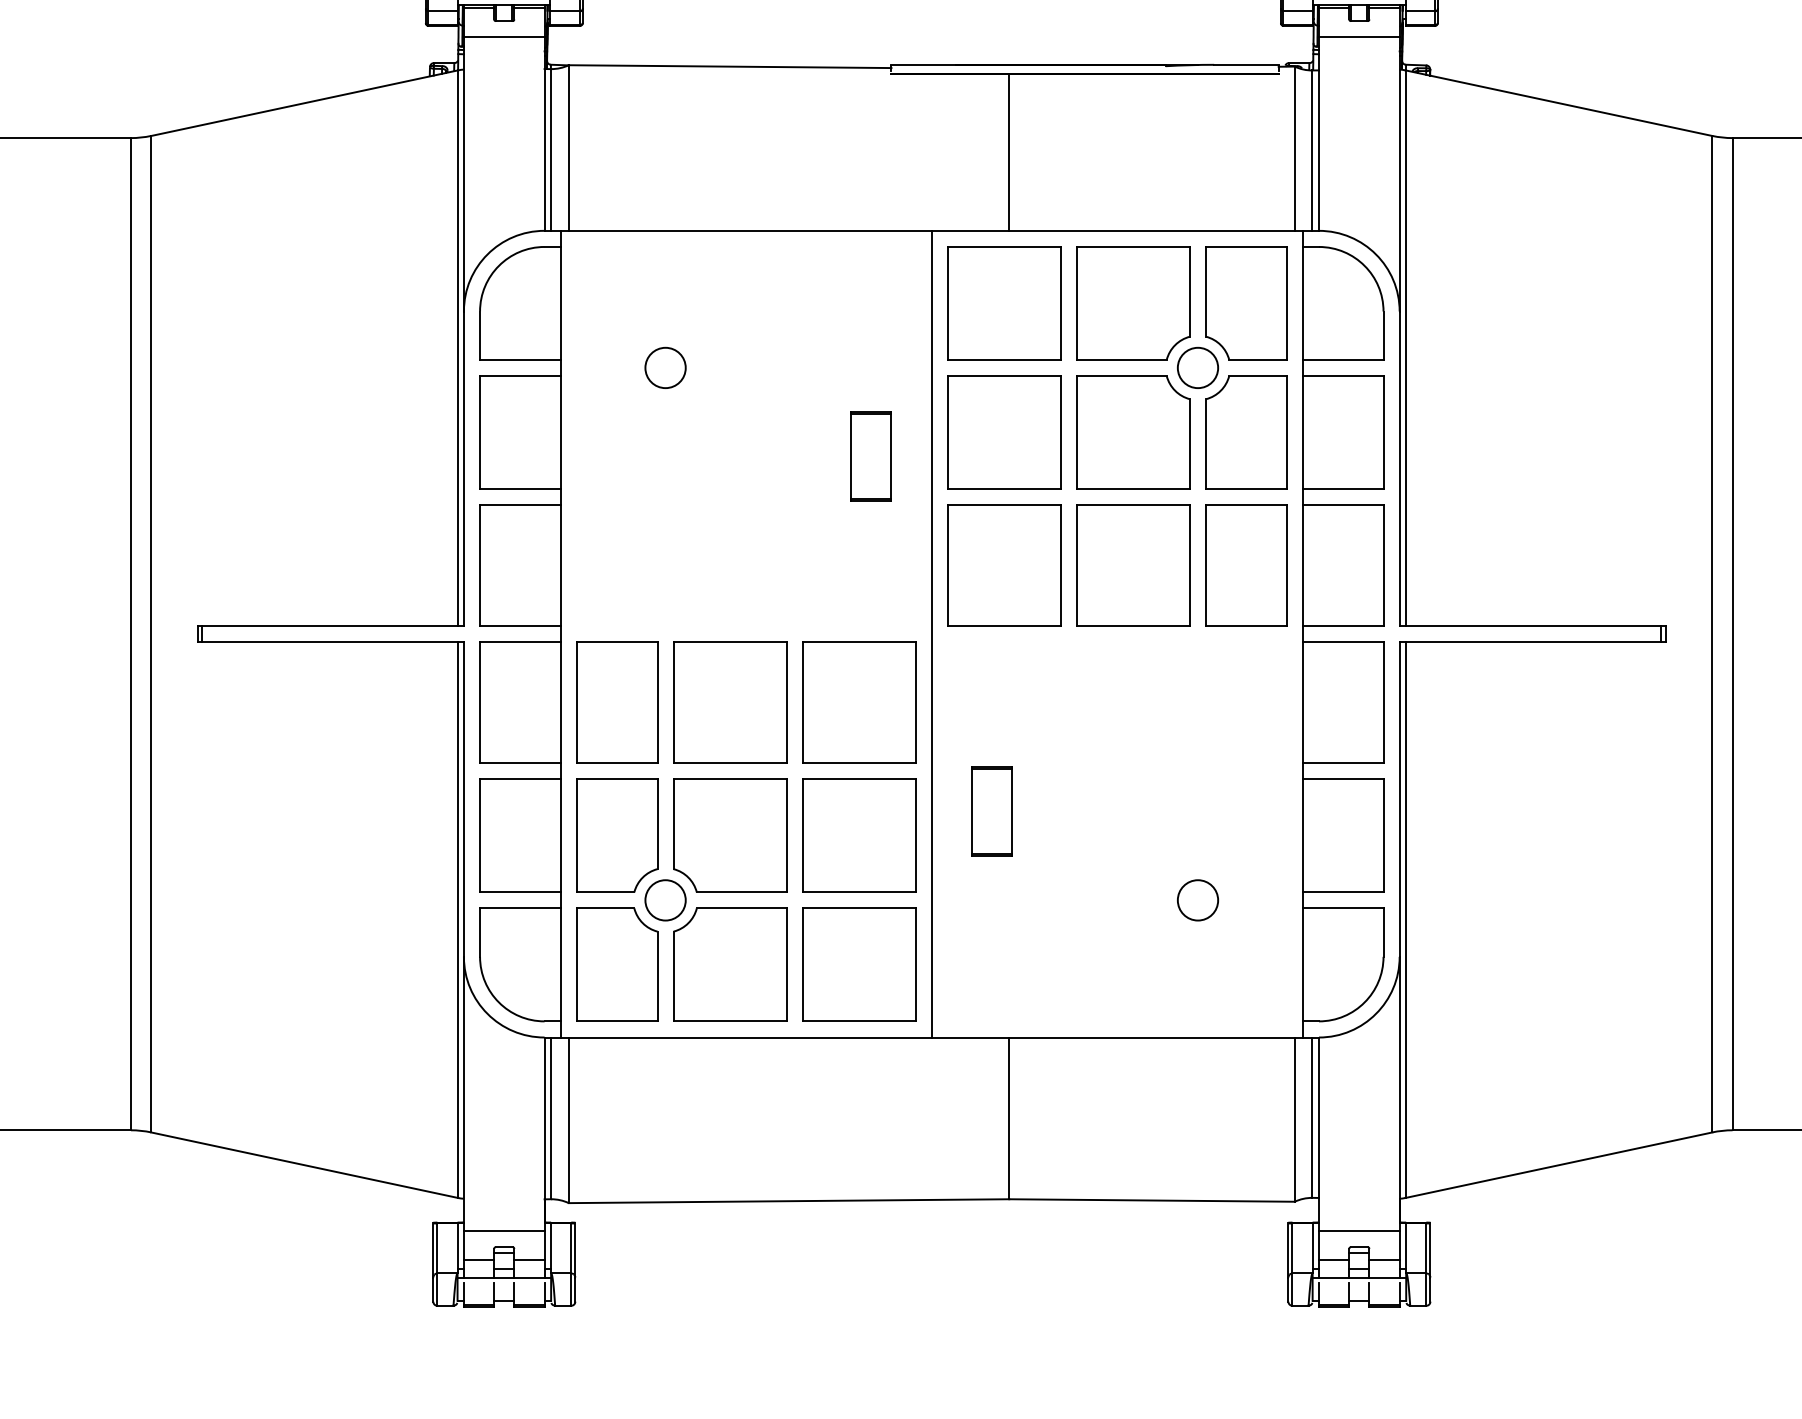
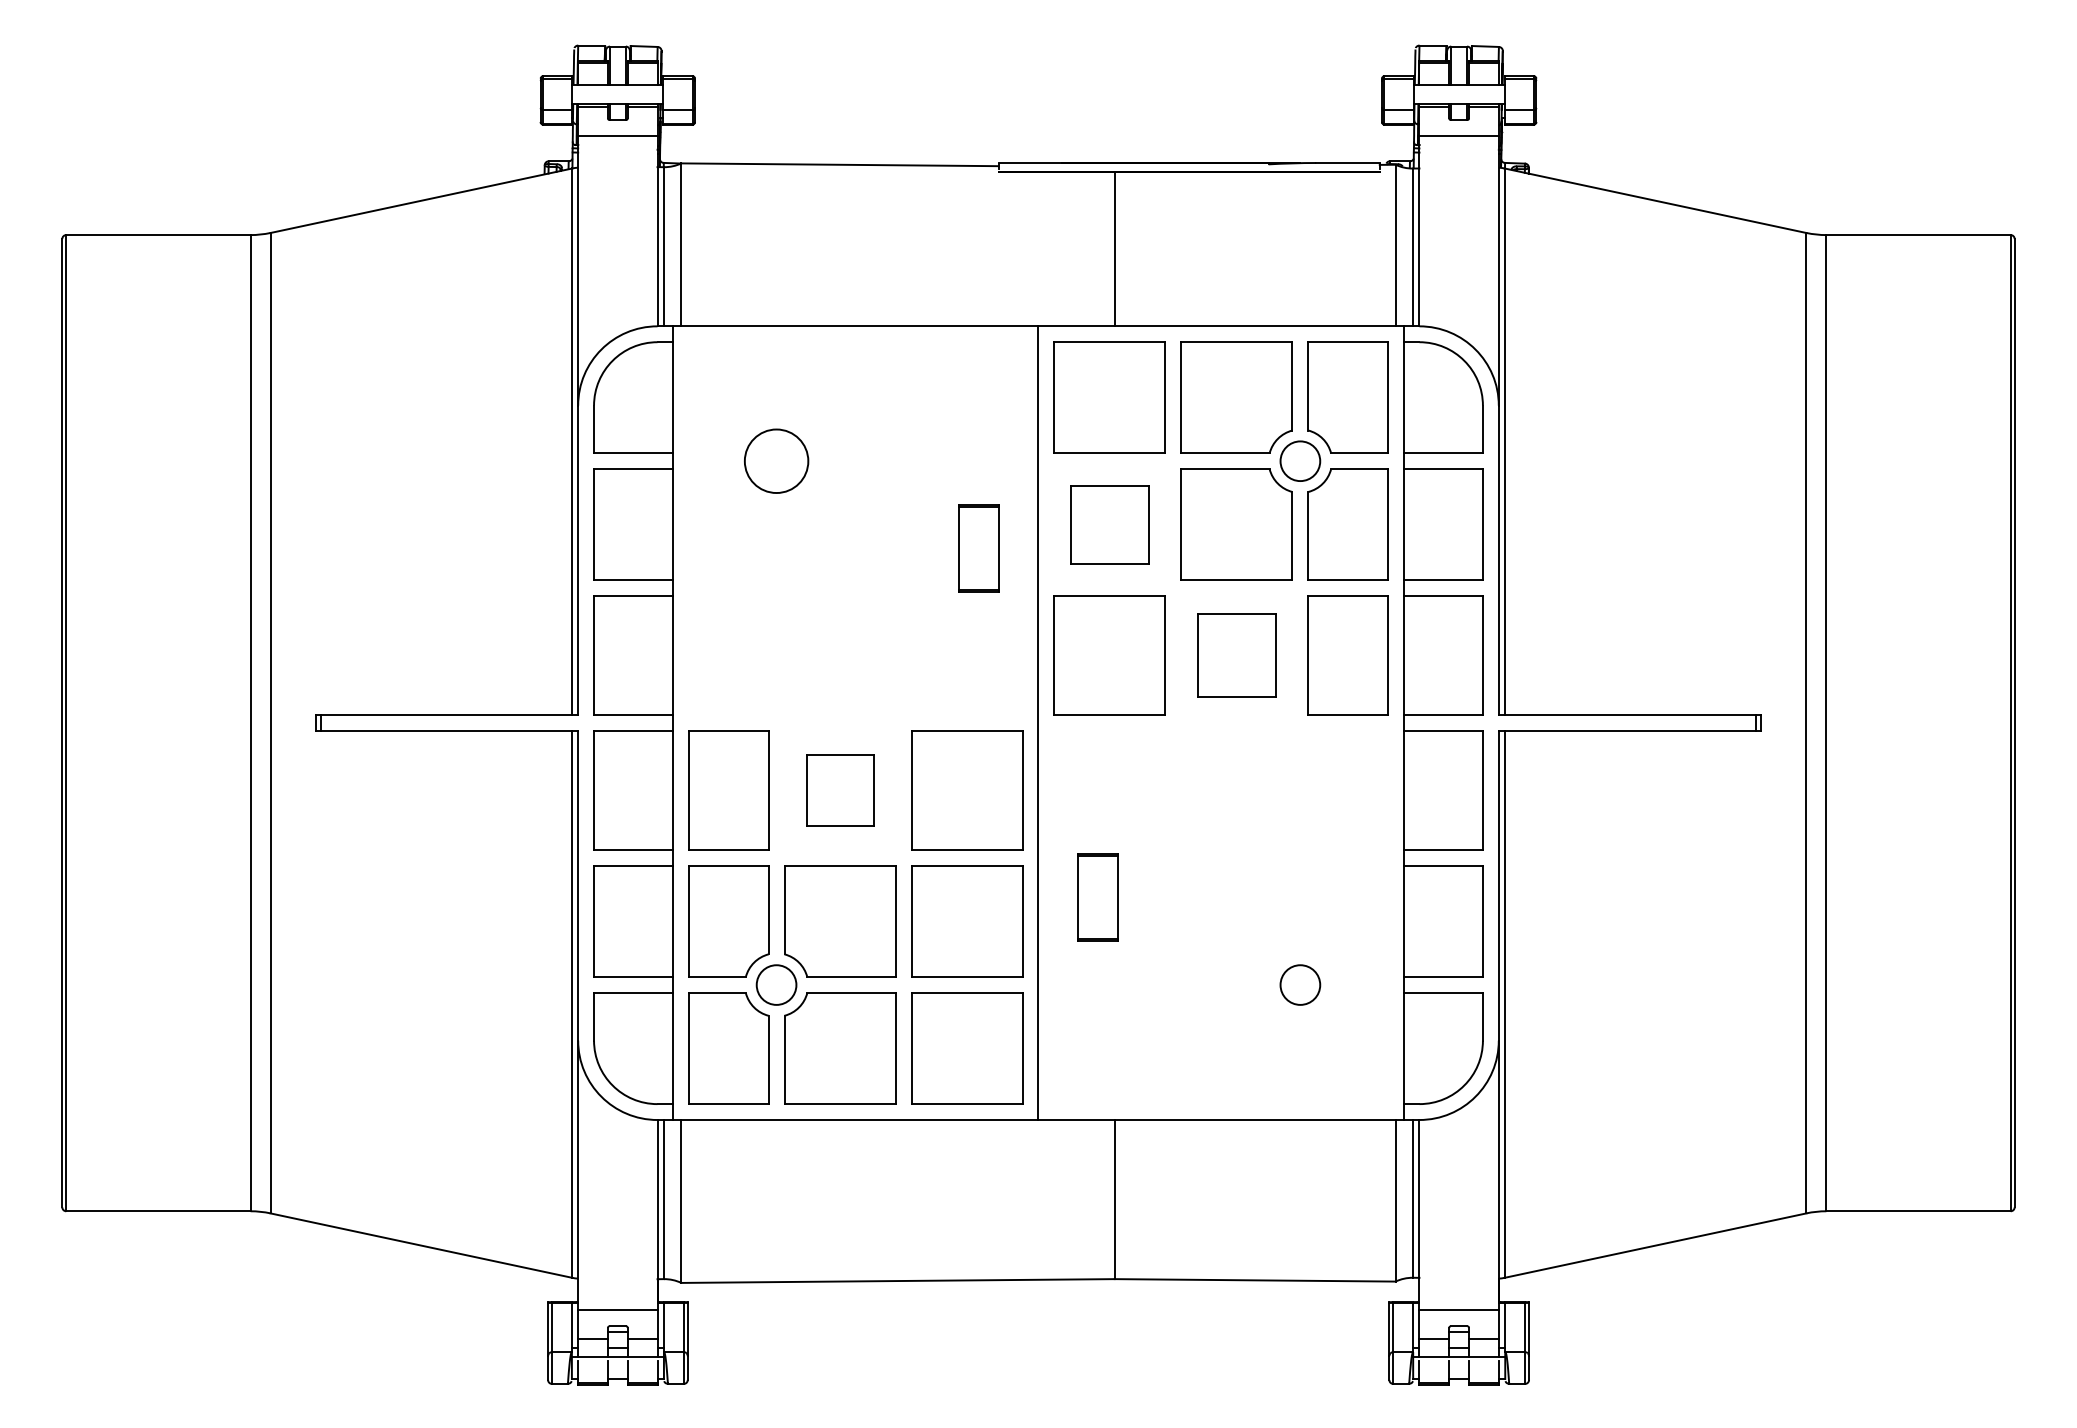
circle: (665, 368) -> (776, 461), size x1.6
part: (1003, 432) -> (1109, 524), size x0.7
part: (1133, 565) -> (1236, 655), size x0.7
part: (730, 702) -> (840, 790), size x0.6

